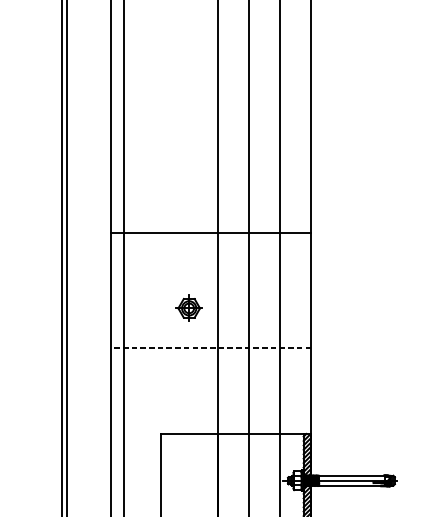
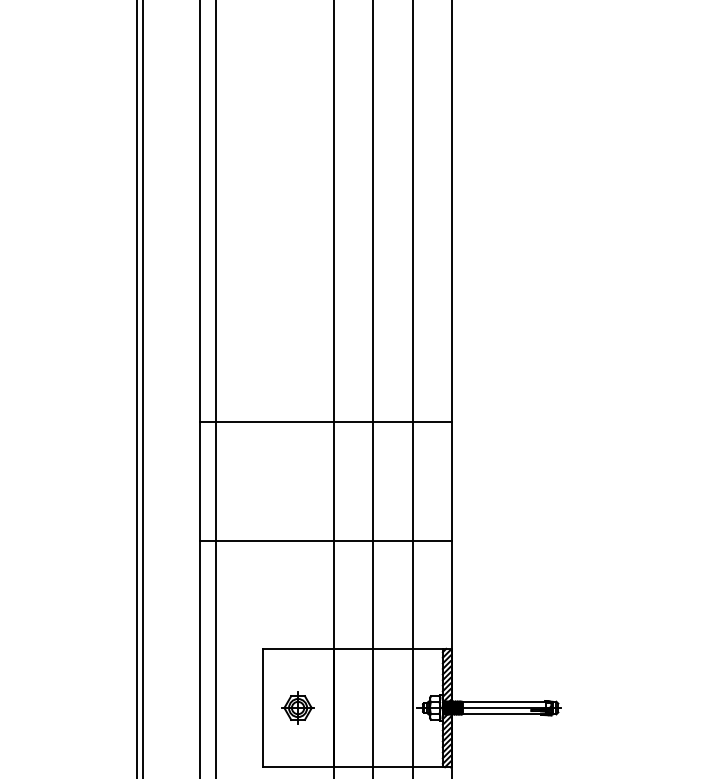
line: (210, 232) -> (325, 422), moved
part: (188, 307) -> (297, 707), moved
line: (210, 348) -> (325, 540), dashed -> solid

